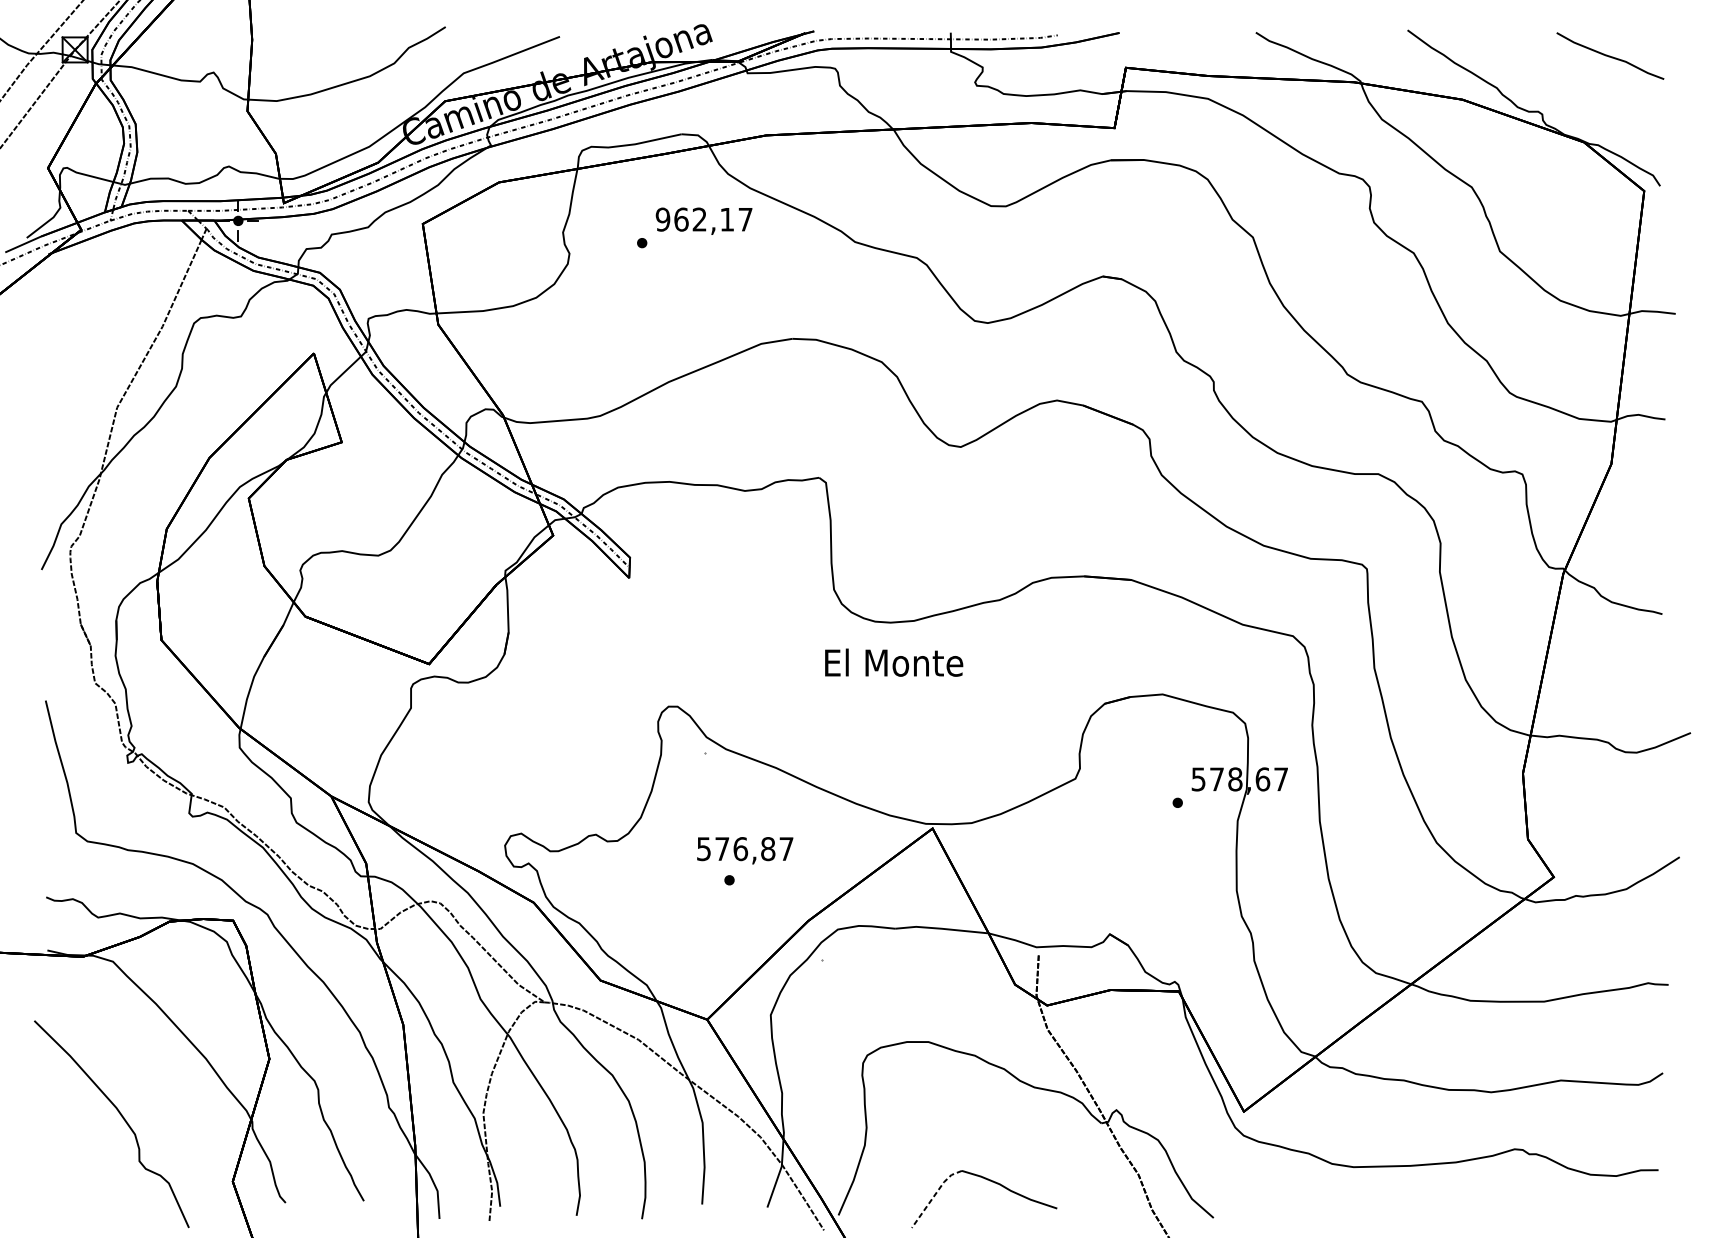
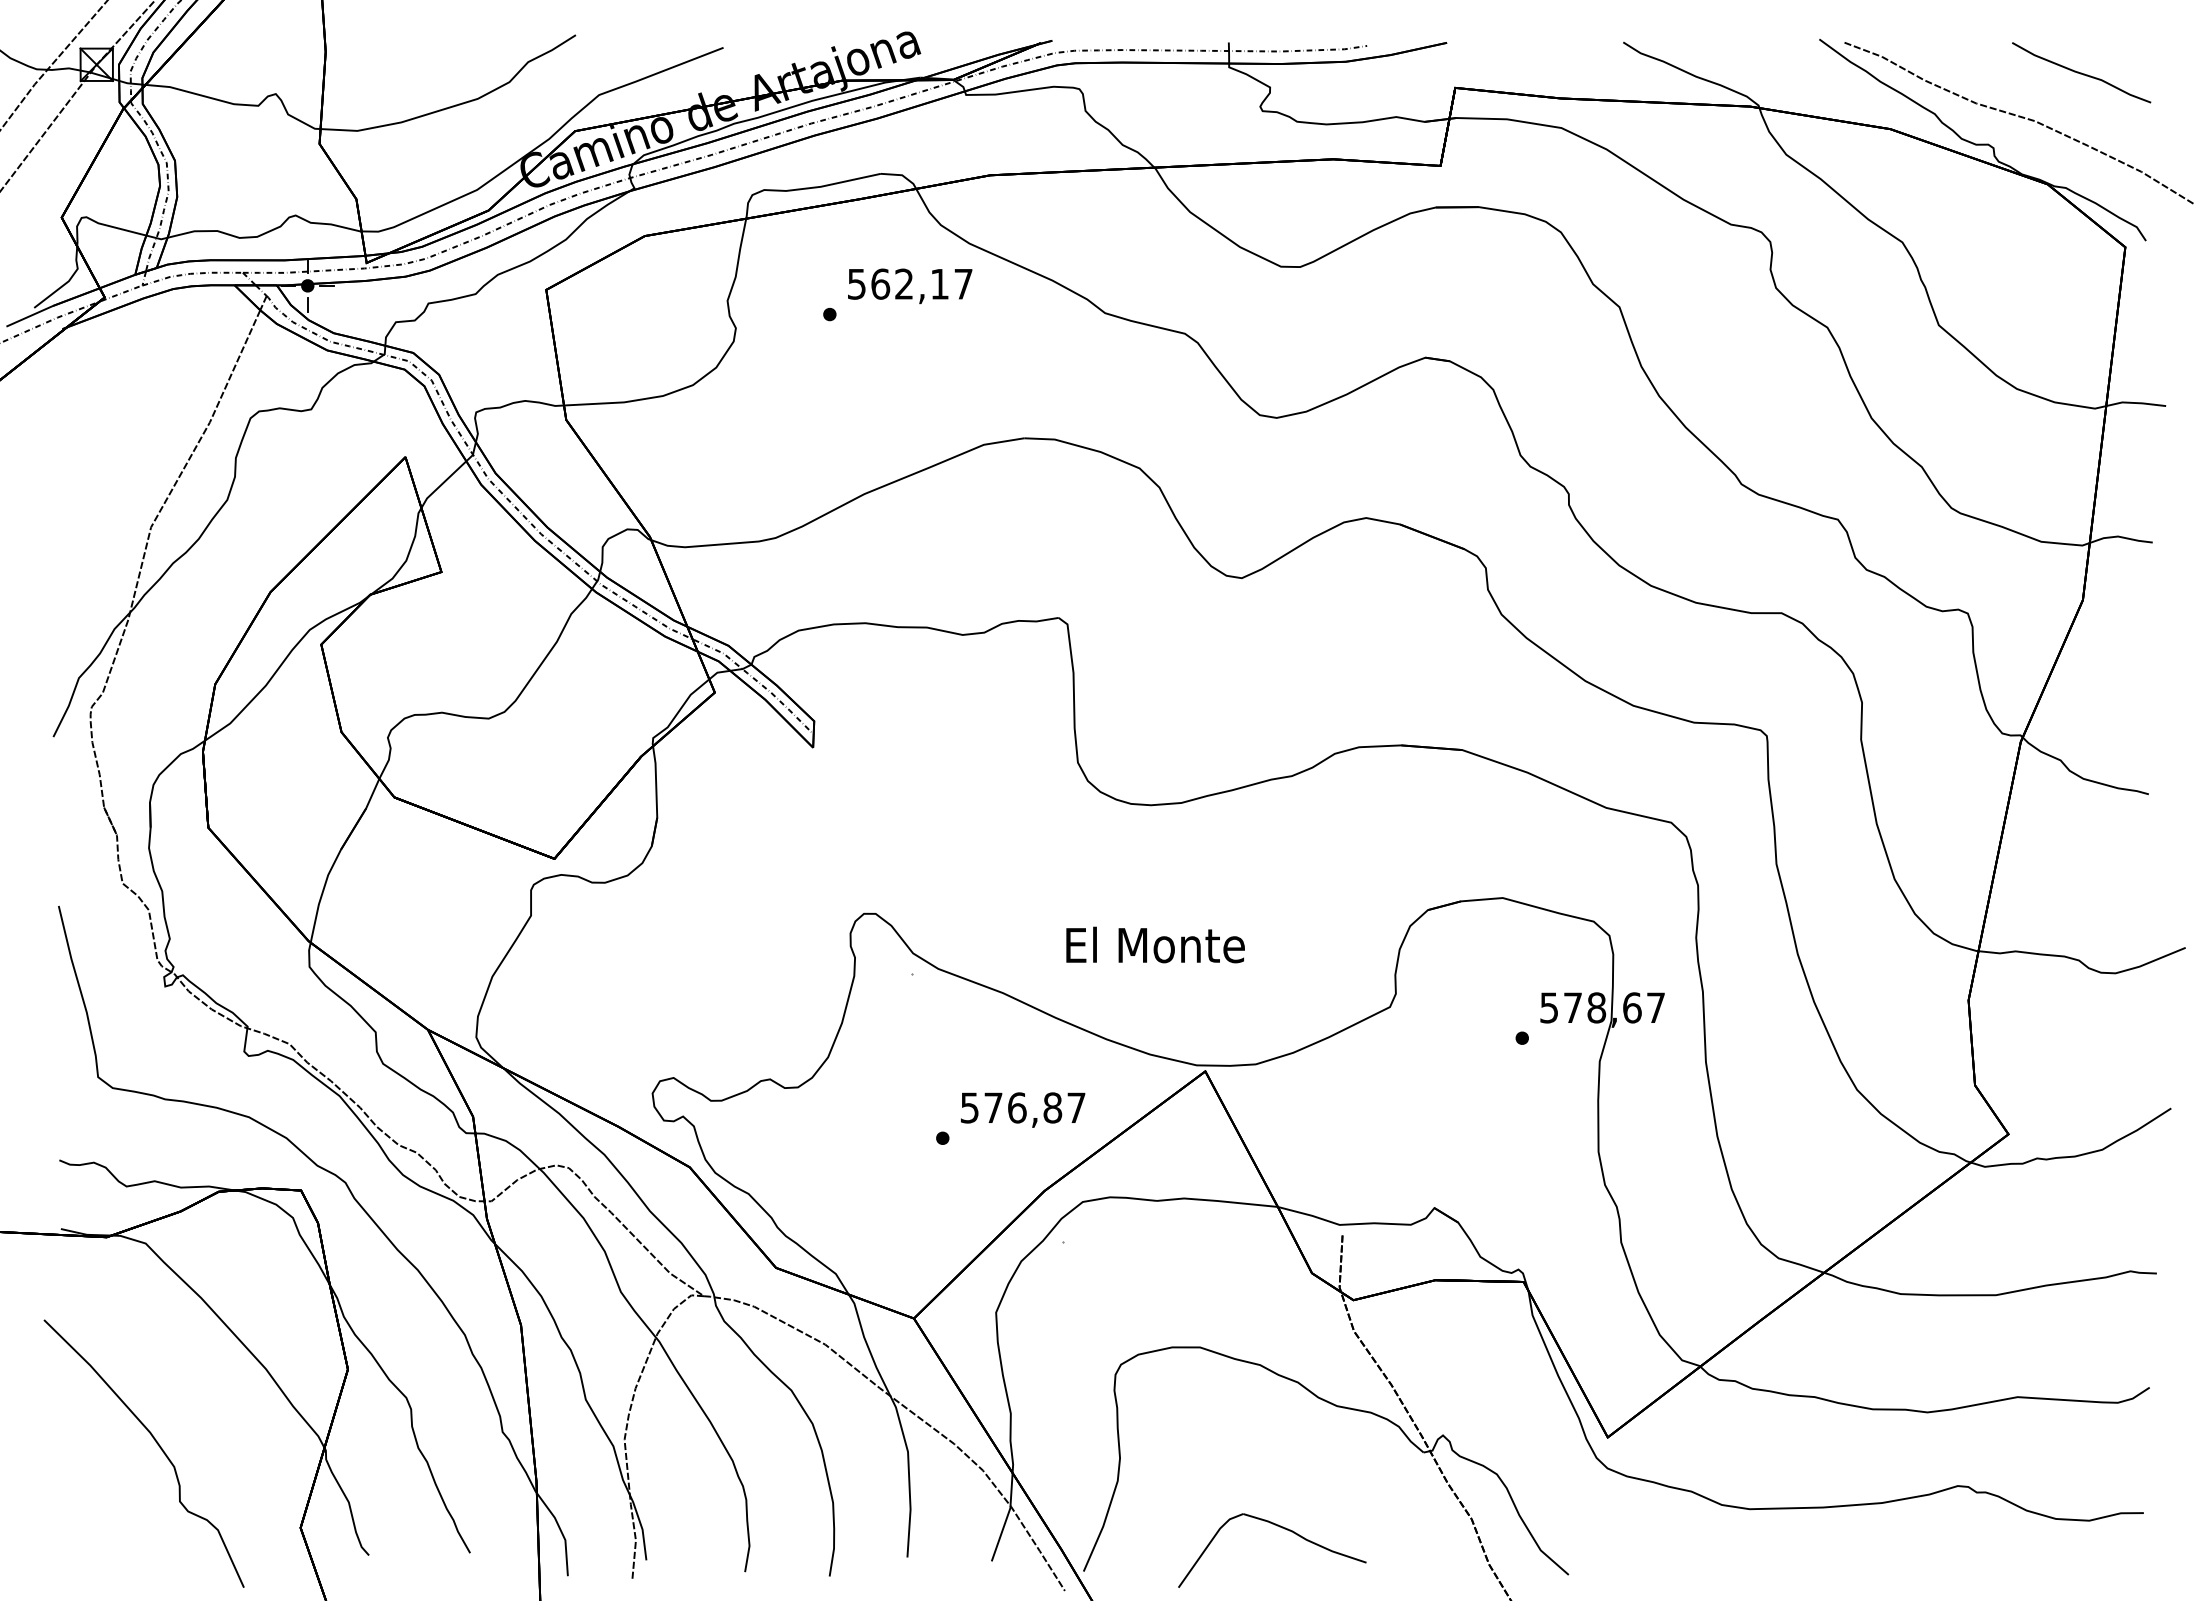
curve: (1561, 90) -> (2018, 117), added
text: (662, 219) -> (856, 283), 962,17 -> 562,17
text: (894, 662) -> (1155, 944), moved
text: (745, 850) -> (1023, 1109), moved
line: (935, 1195) -> (1208, 1545), dashed -> solid

